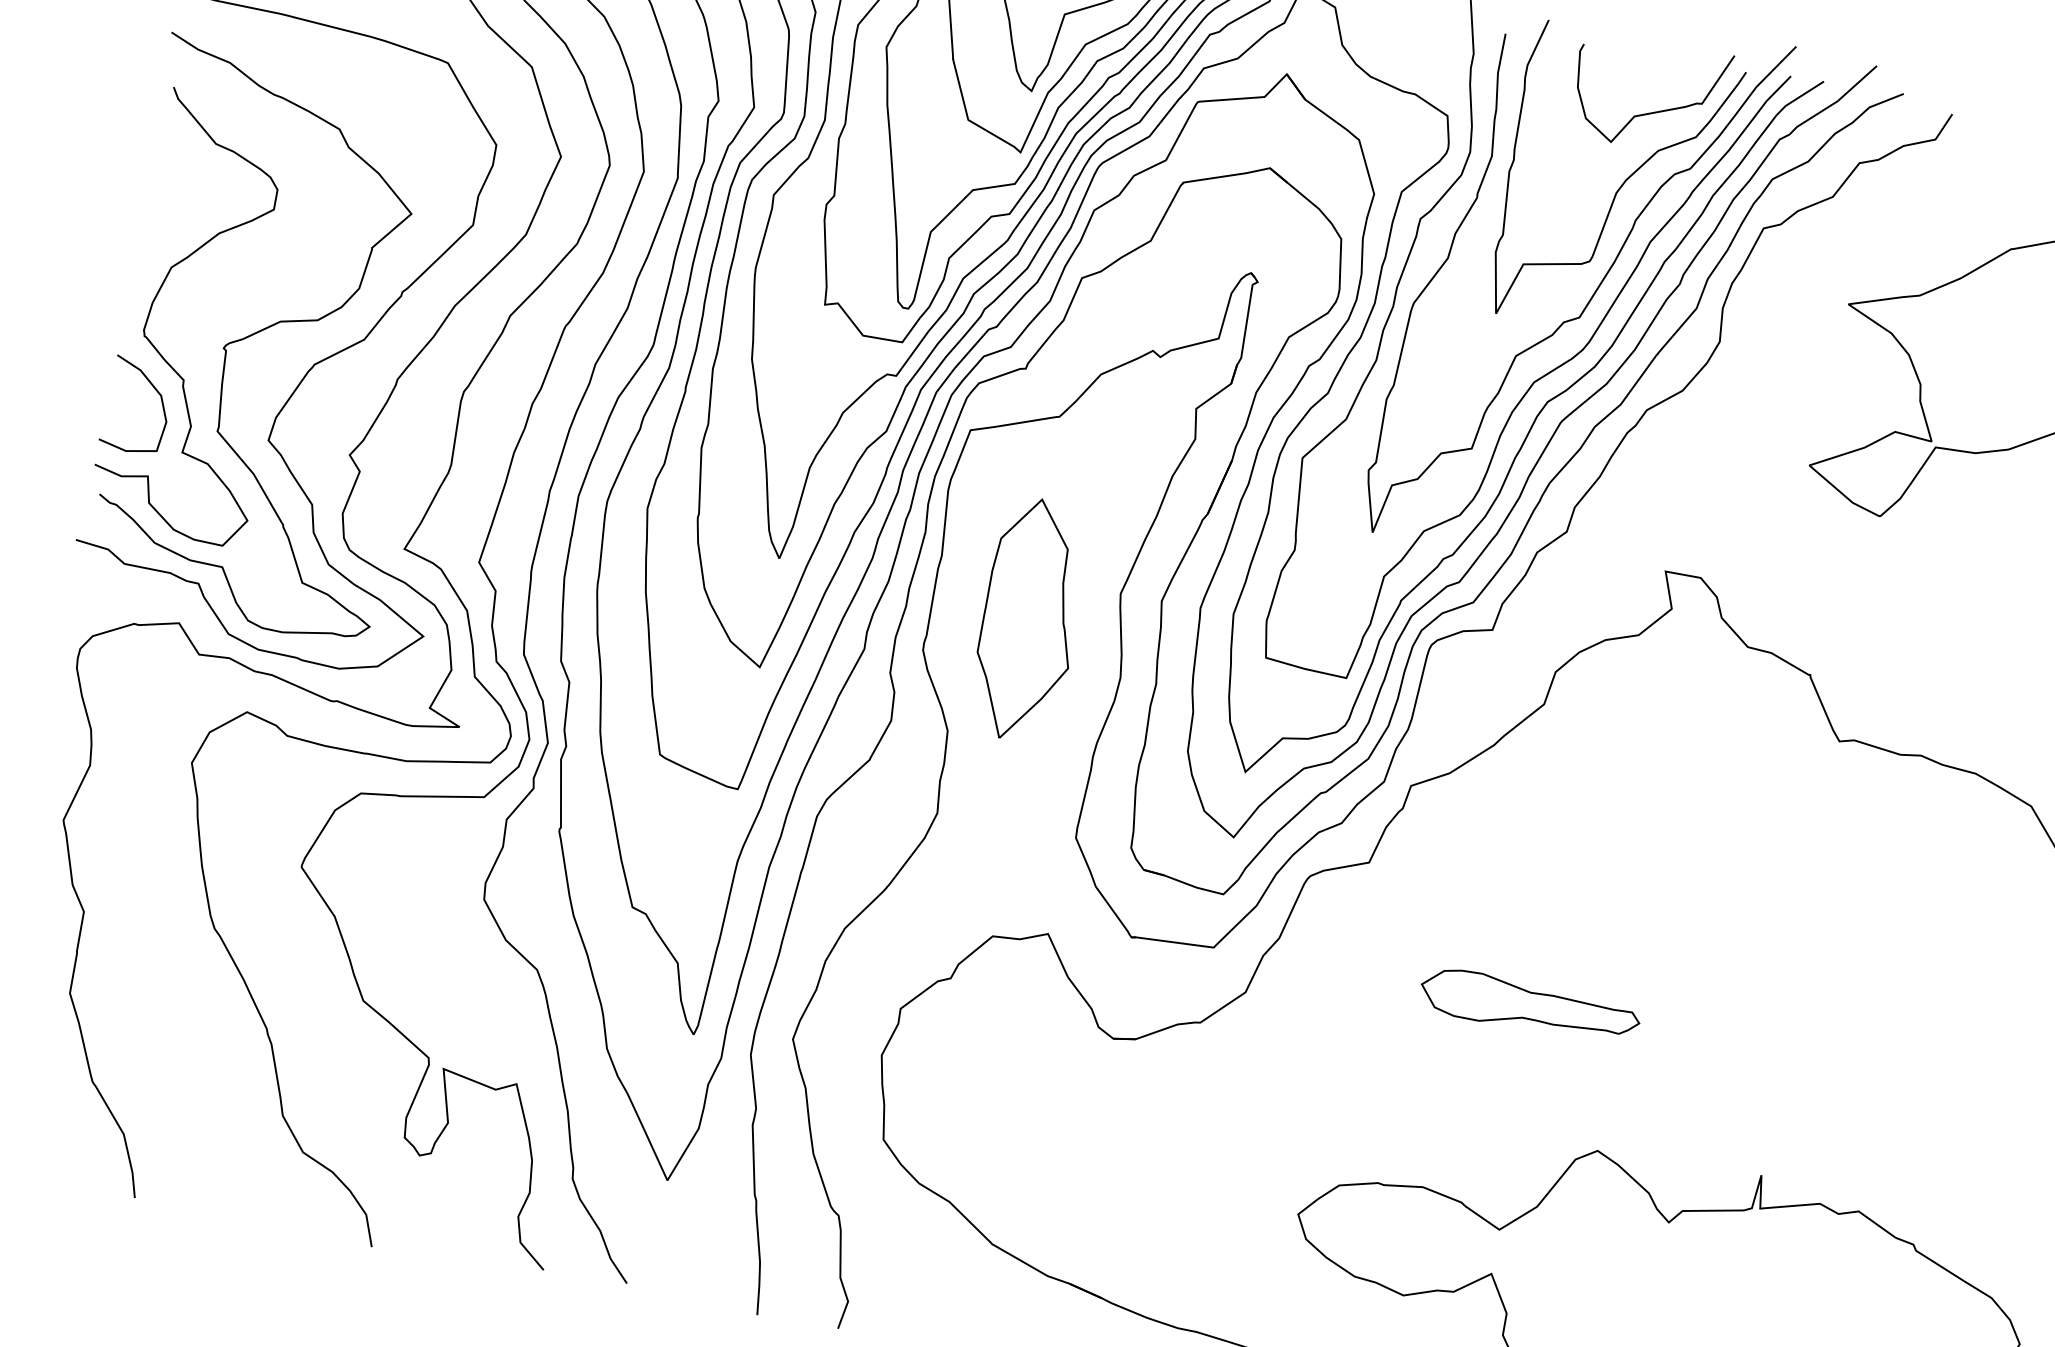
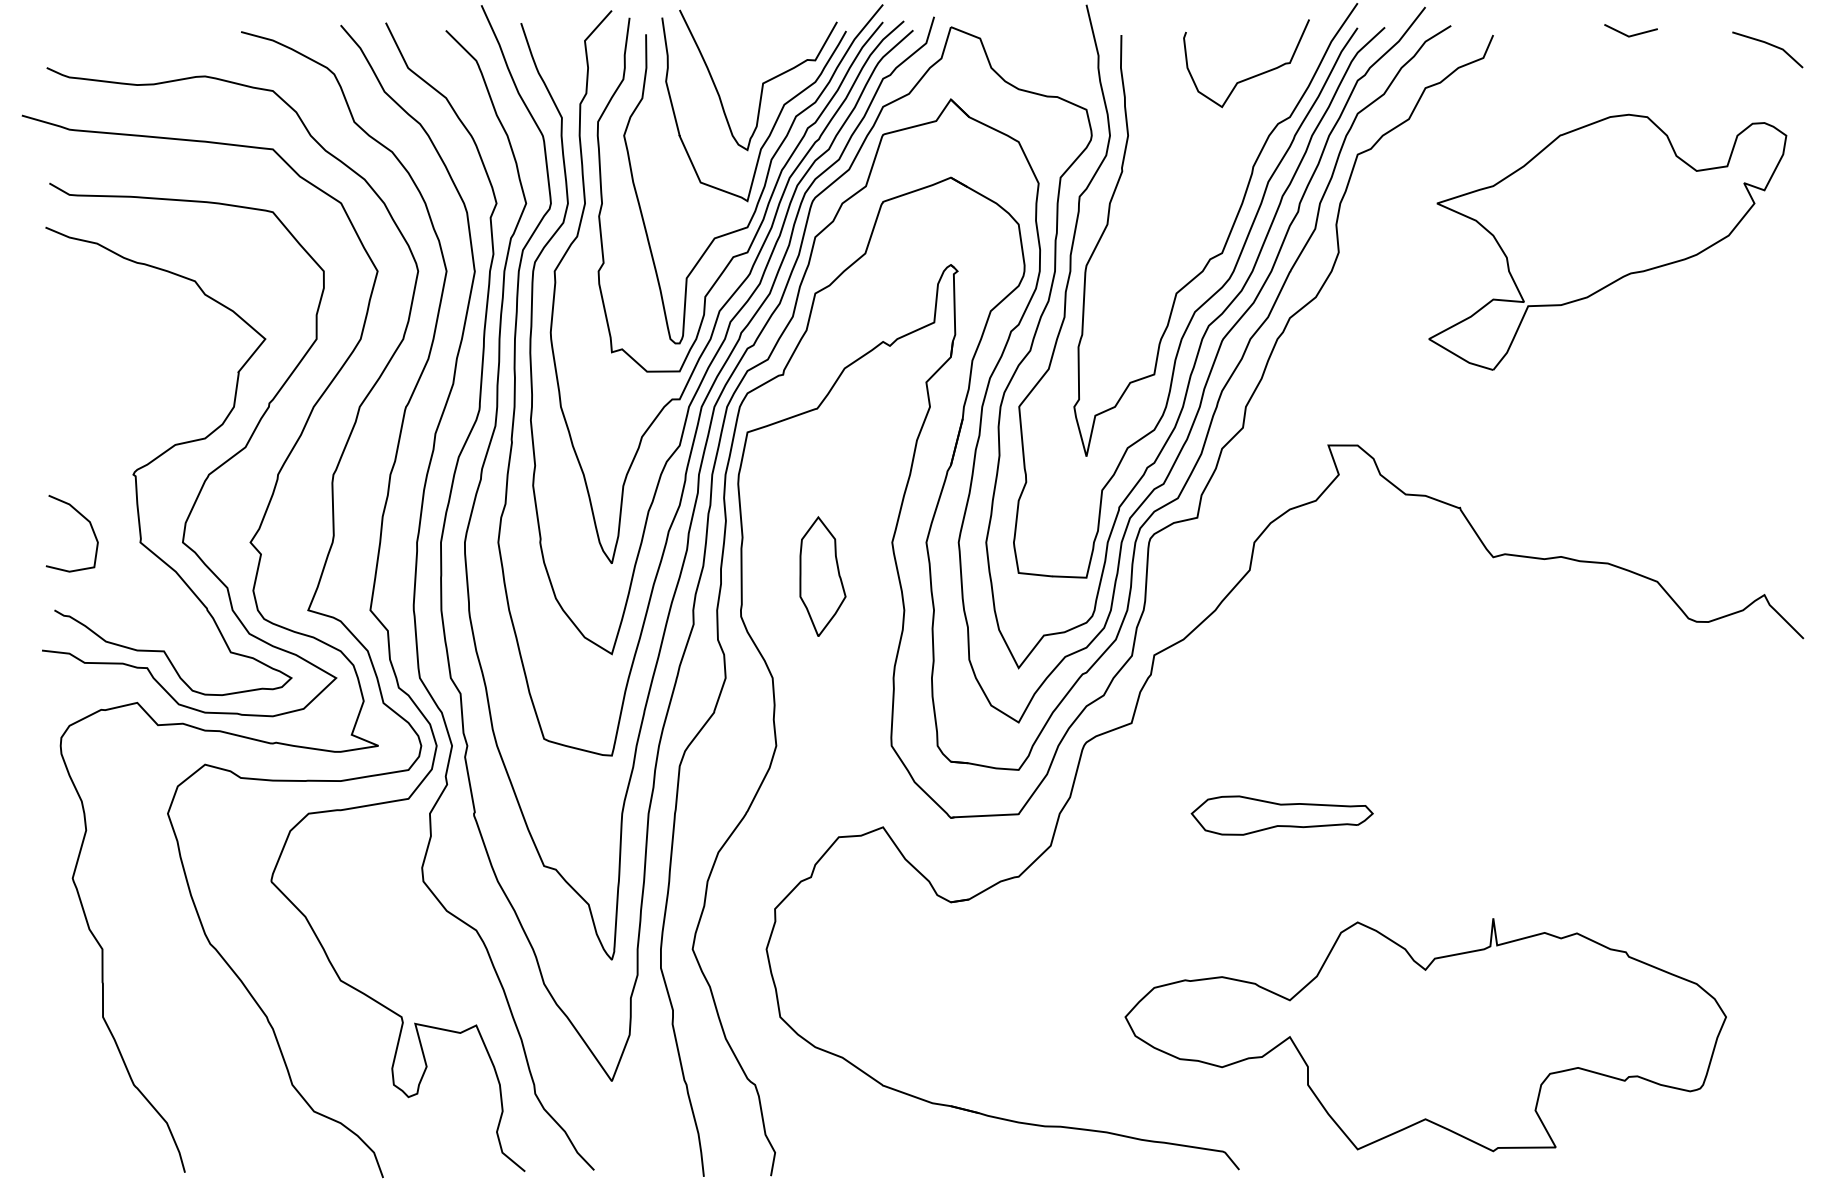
curve: (1619, 186) -> (1235, 141), removed
curve: (159, 293) -> (73, 439), removed
part: (1029, 619) -> (822, 576), size x0.6

